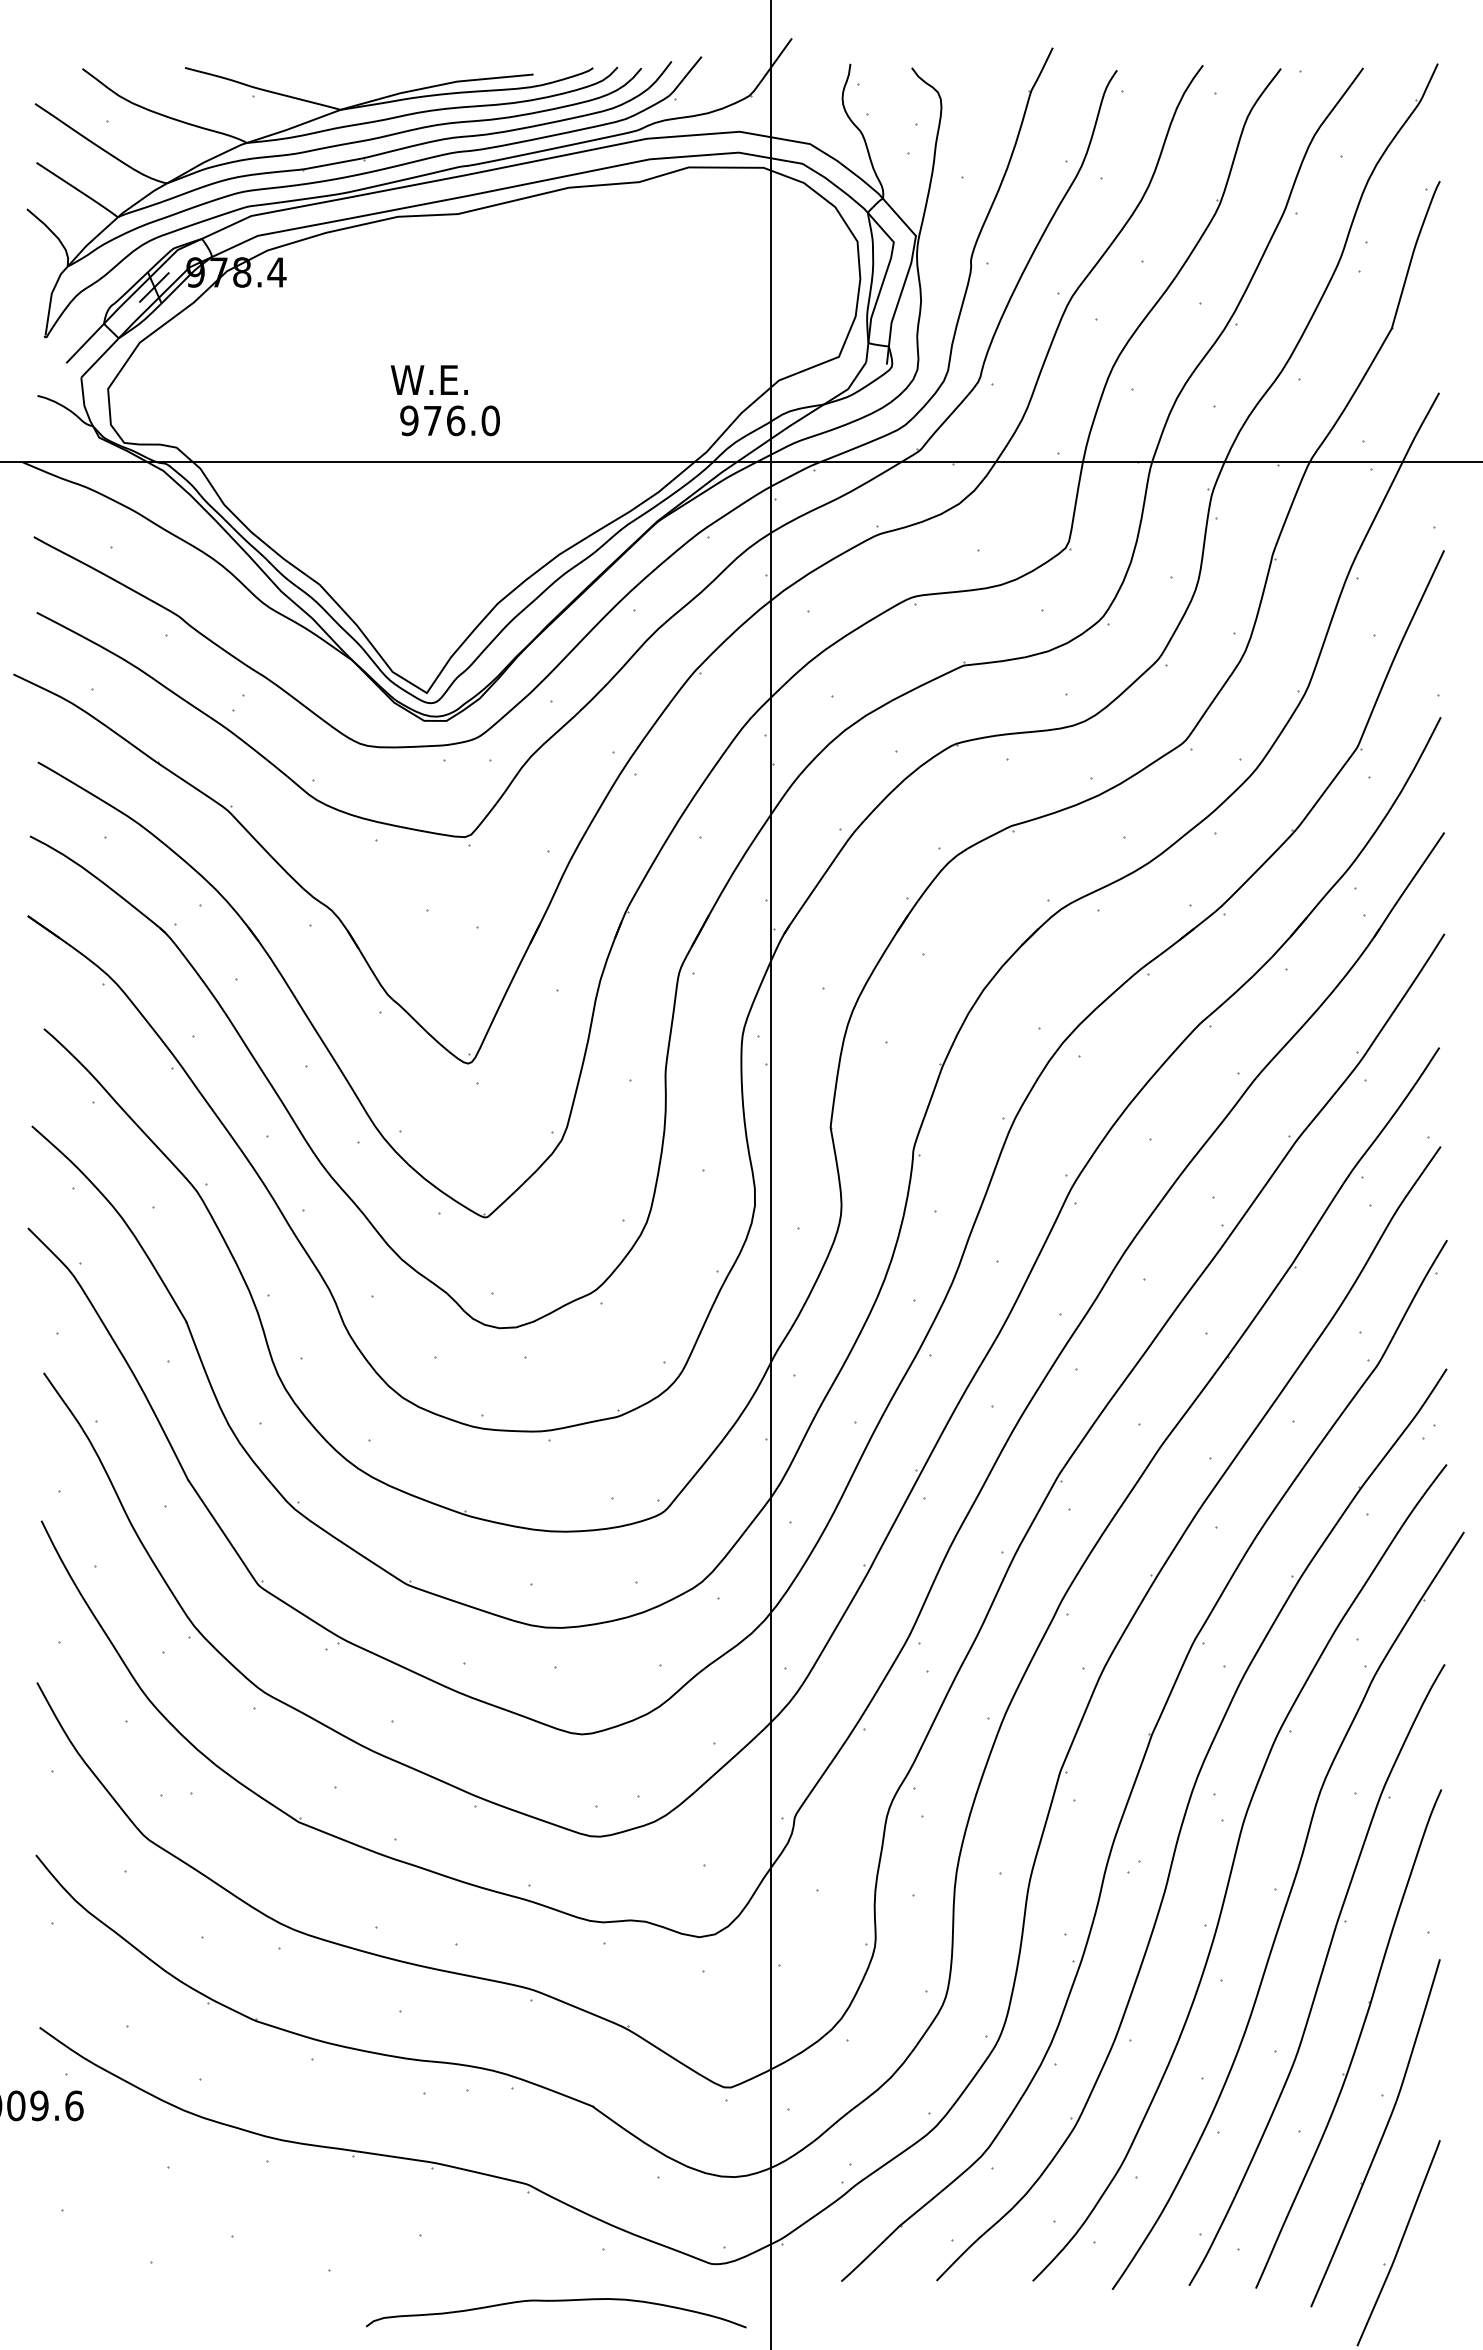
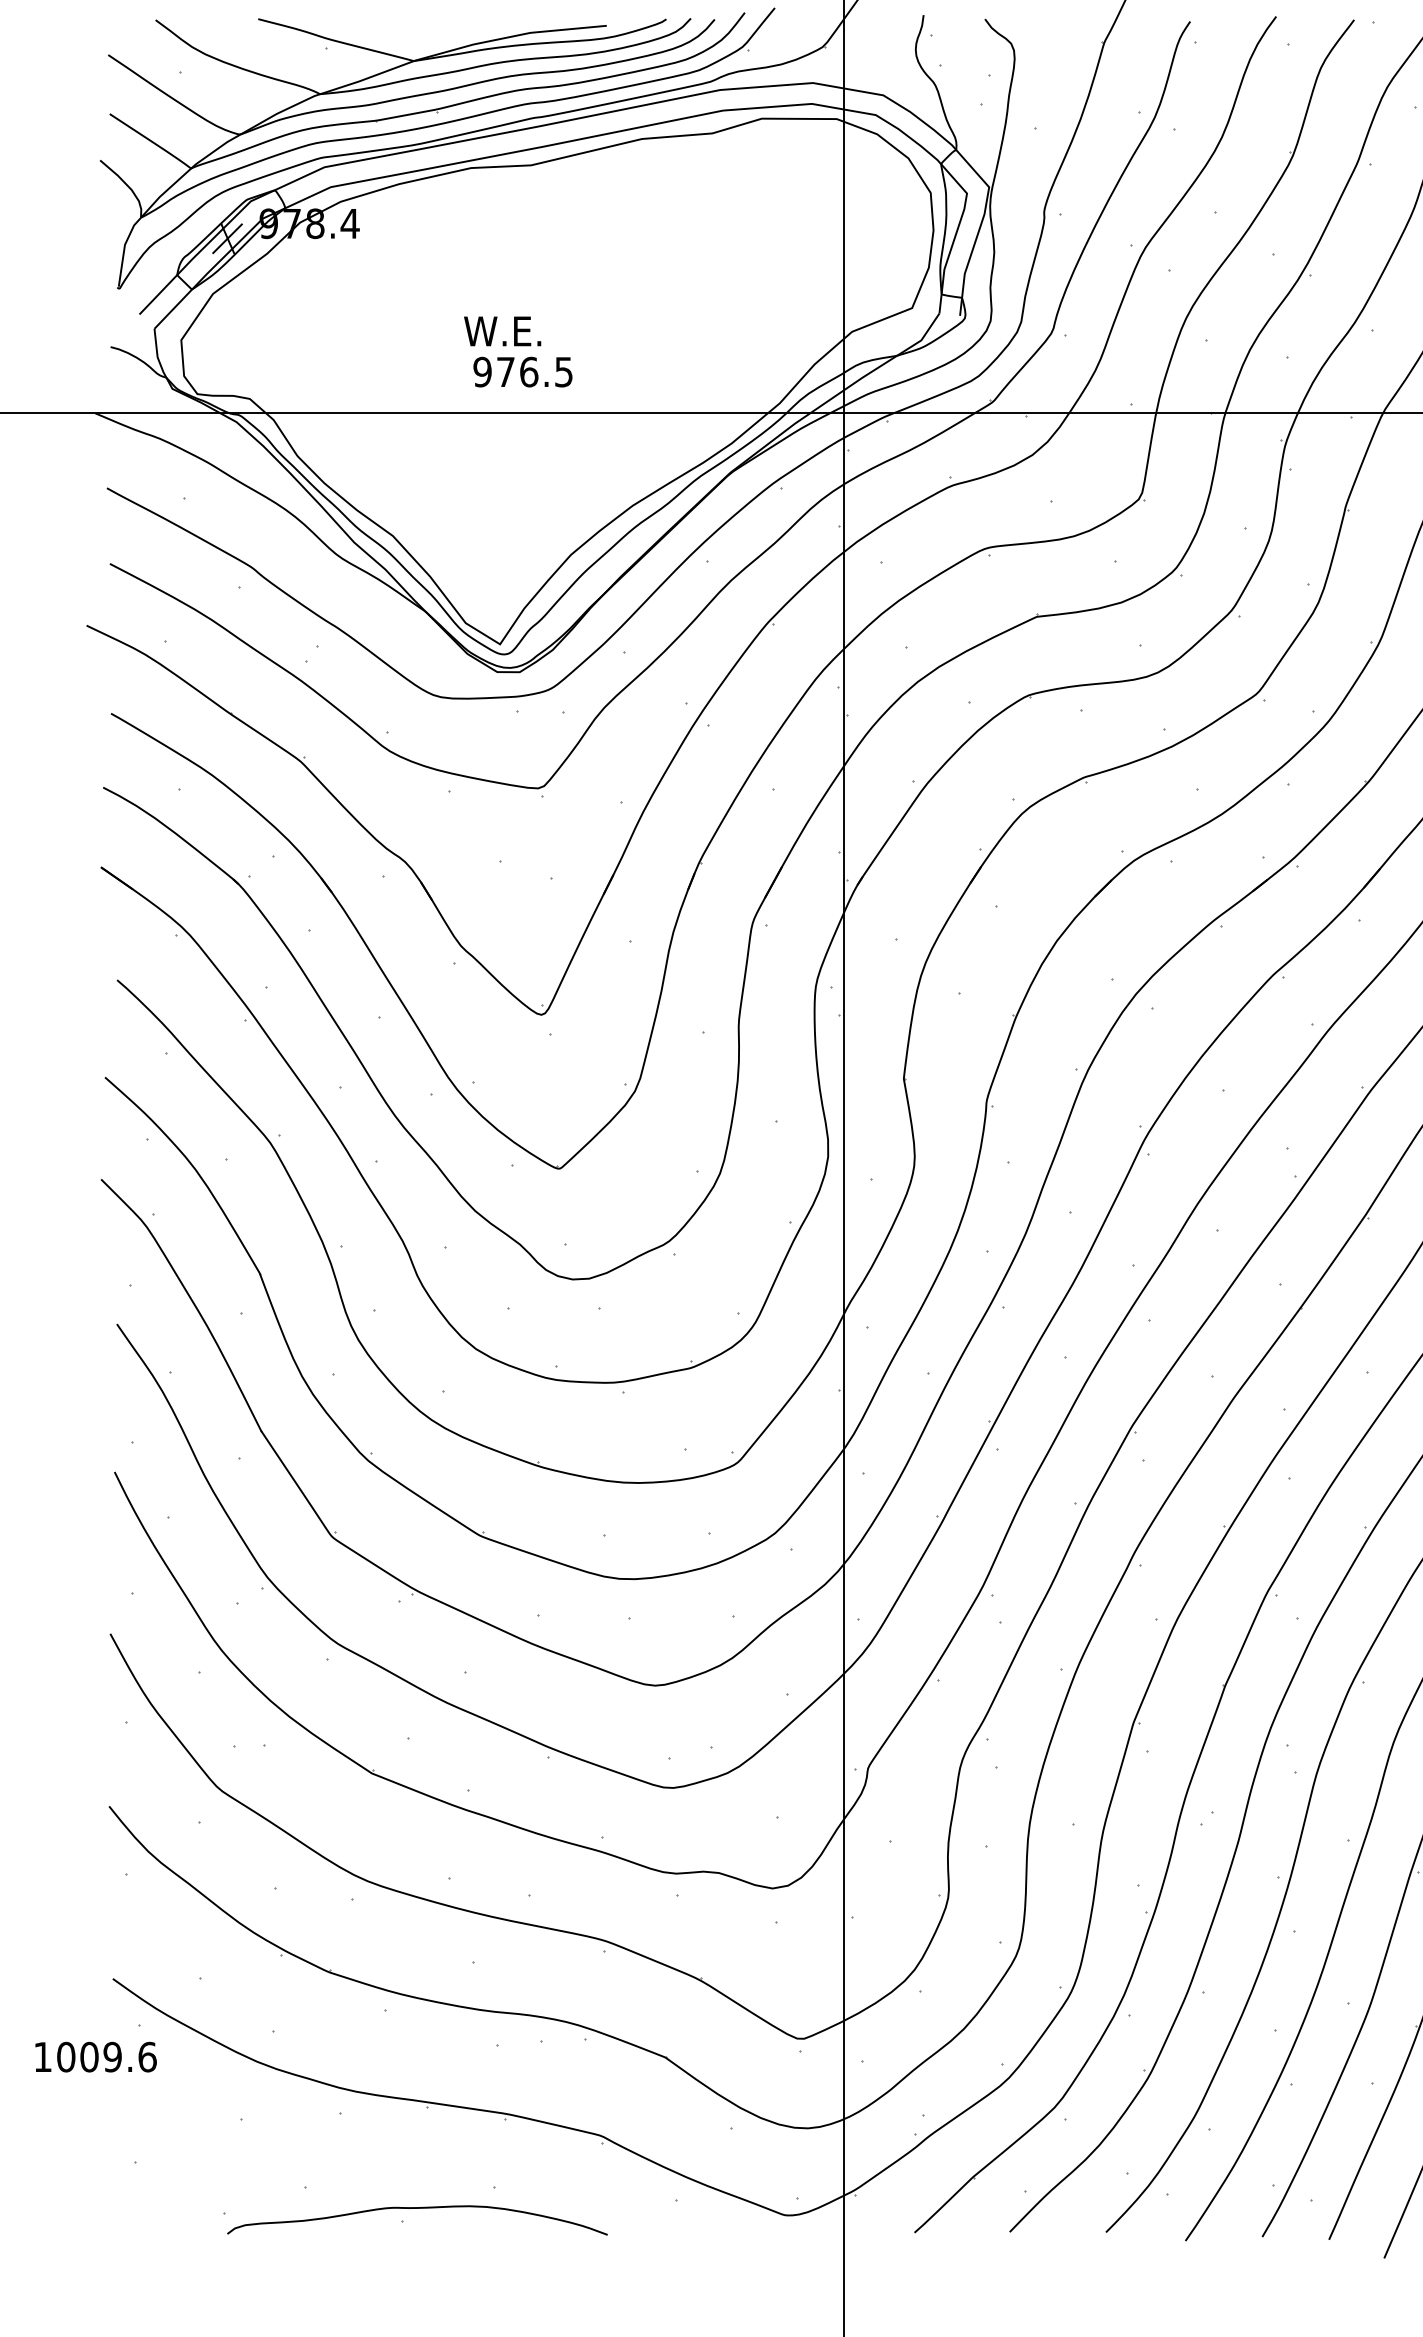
text: (490, 420) -> (563, 371), 976.0 -> 976.5
curve: (556, 2301) -> (417, 2208), moved

